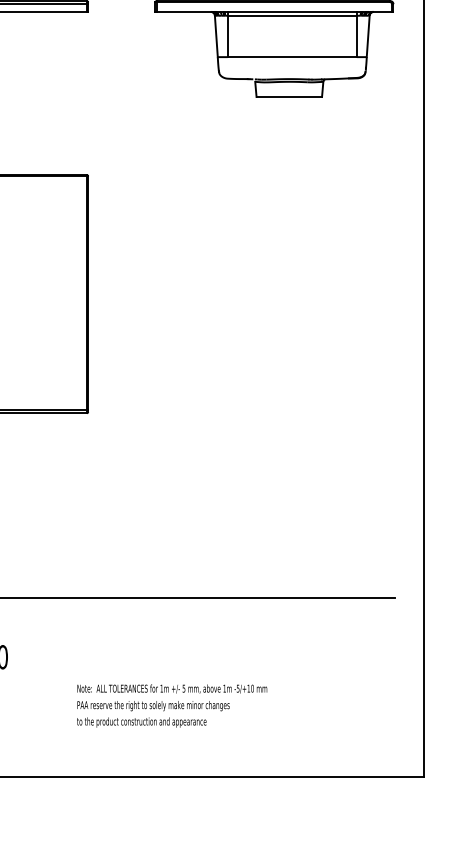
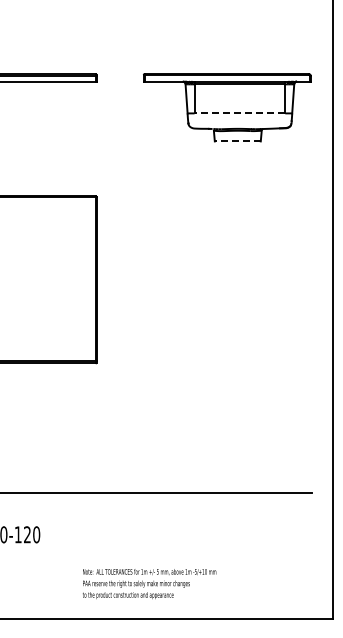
line: (291, 57) -> (239, 113), solid -> dashed
line: (288, 97) -> (237, 141), solid -> dashed
text: (172, 706) -> (149, 584), moved

